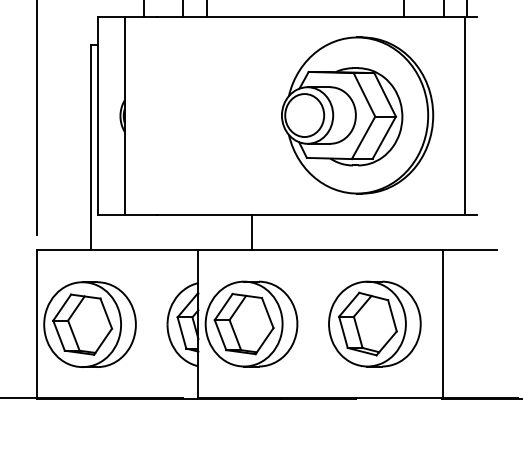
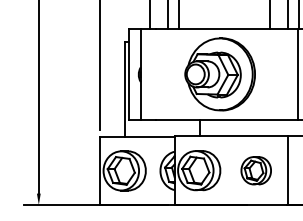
part: (356, 115) -> (219, 74), moved
part: (375, 323) -> (256, 170), size x0.7

